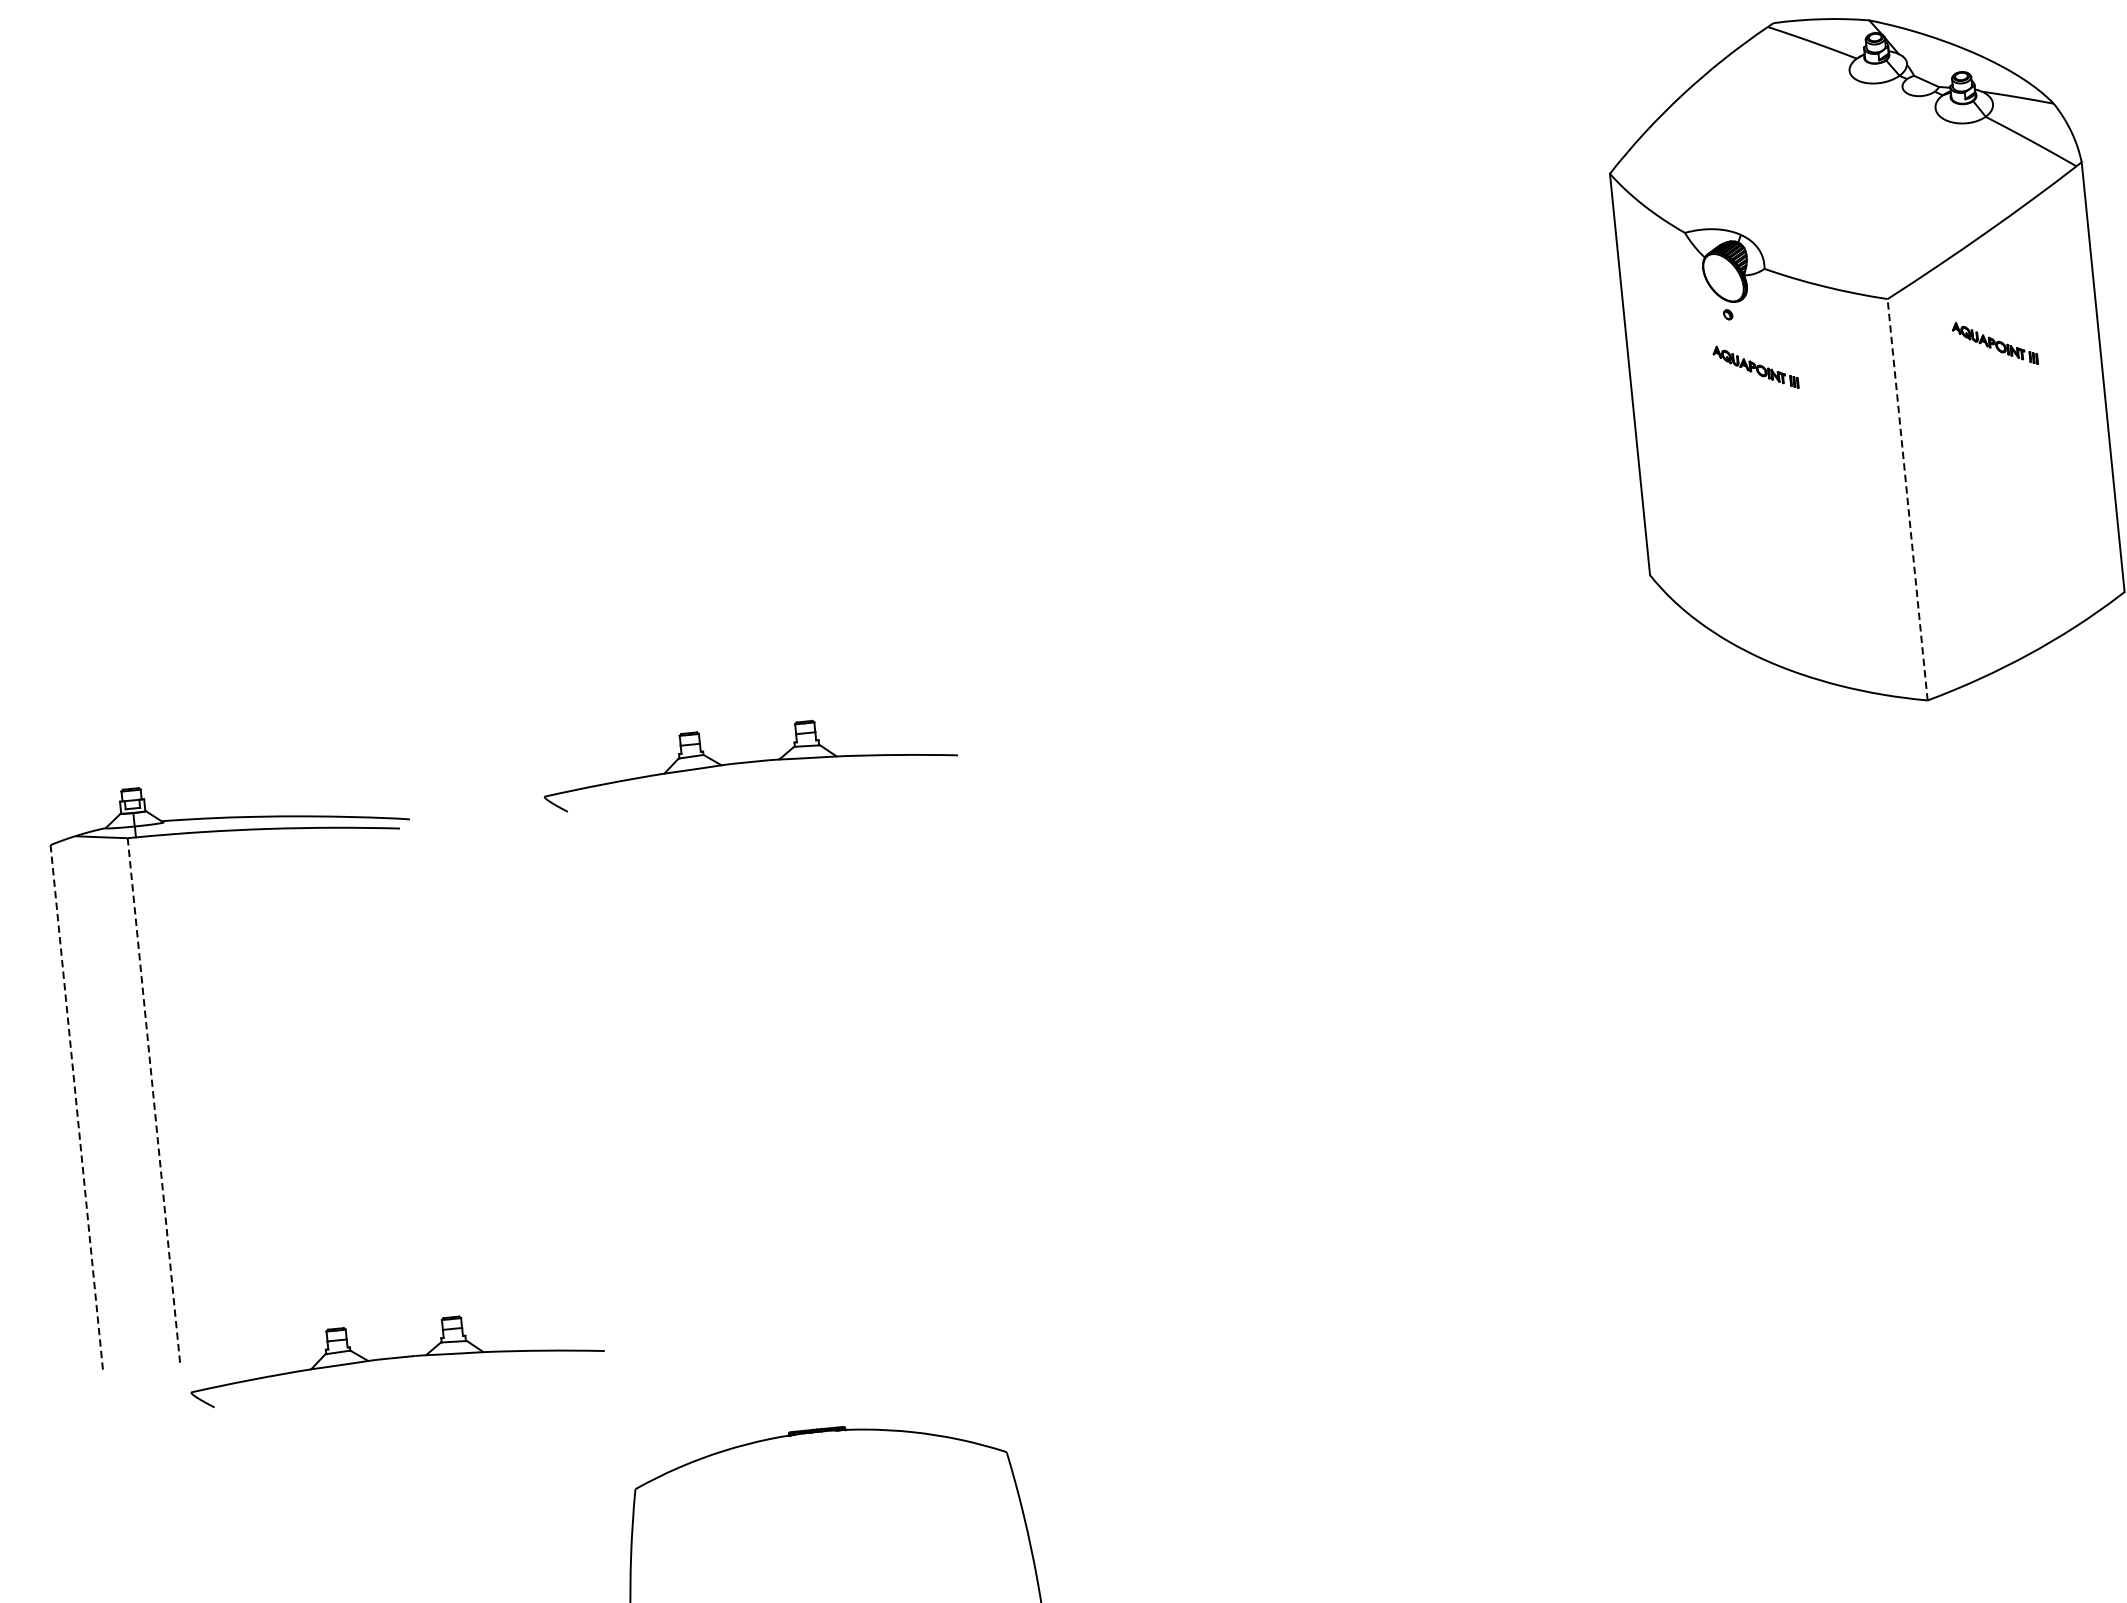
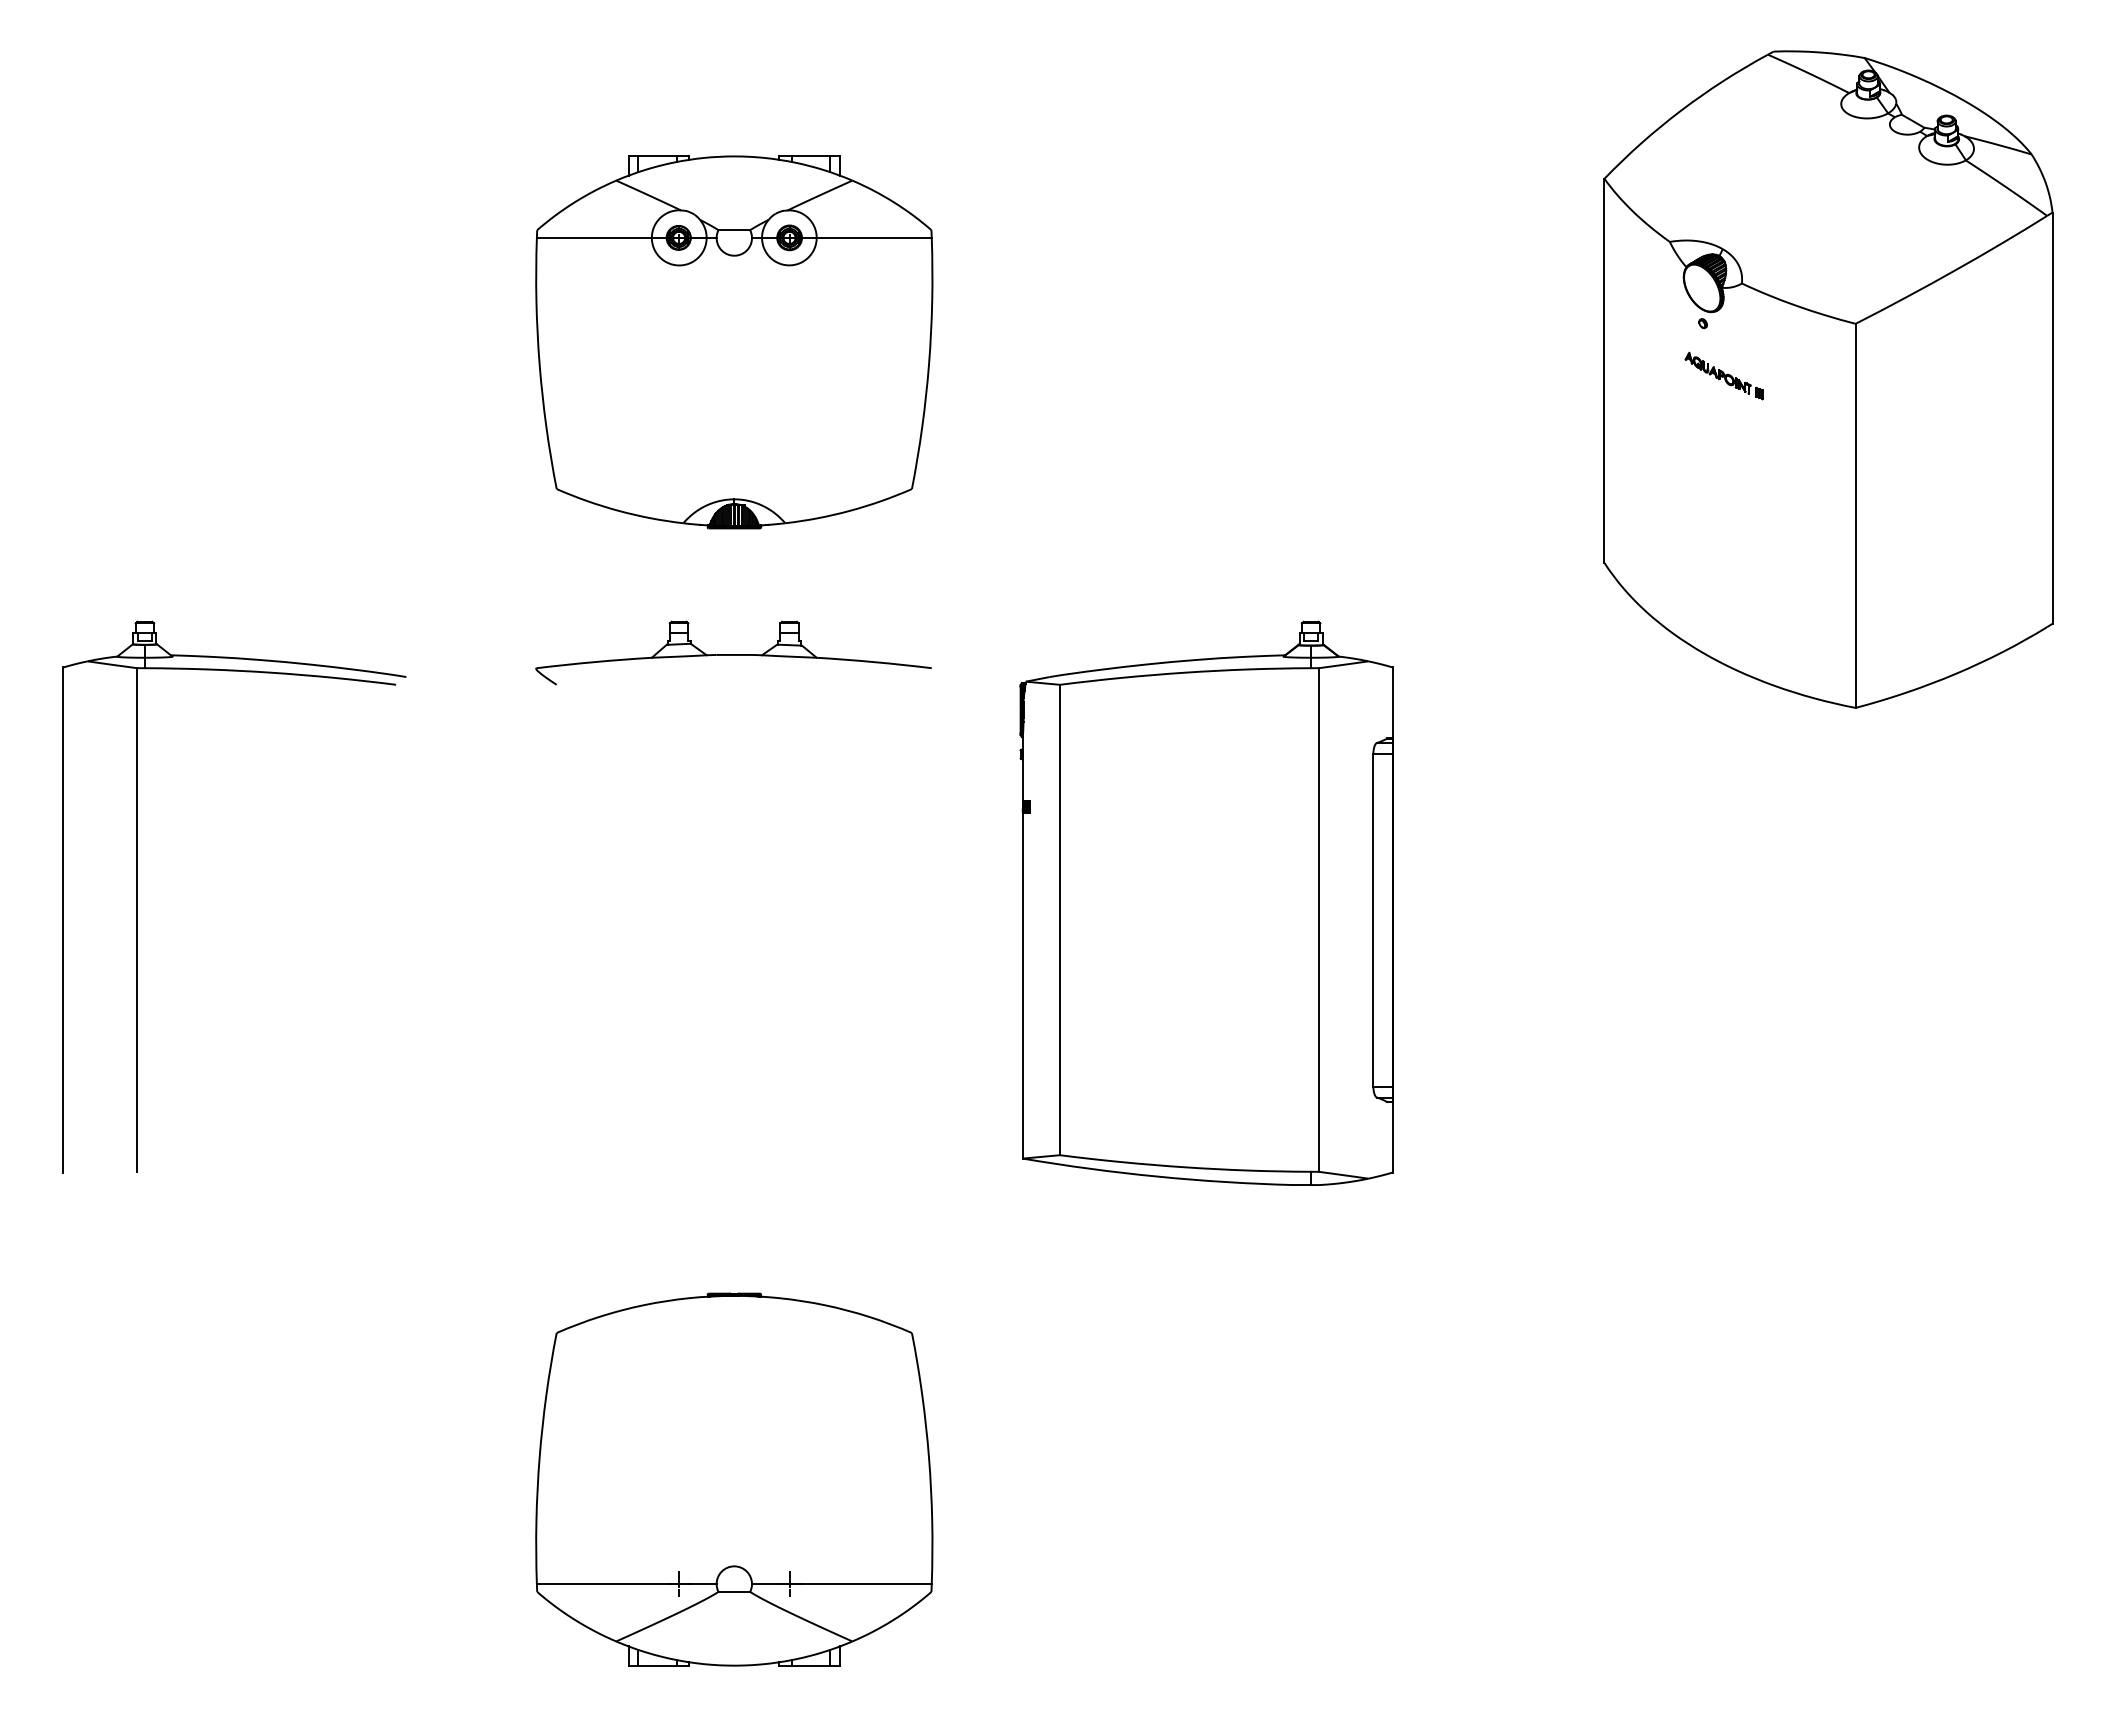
part: (1994, 342) -> (1952, 375), removed
part: (717, 435) -> (734, 342), added
line: (1907, 499) -> (1855, 515), dashed -> solid
part: (1269, 971) -> (1206, 902), added
line: (154, 1101) -> (137, 920), dashed -> solid
line: (77, 1109) -> (63, 920), dashed -> solid
part: (396, 1355) -> (342, 1183), removed

